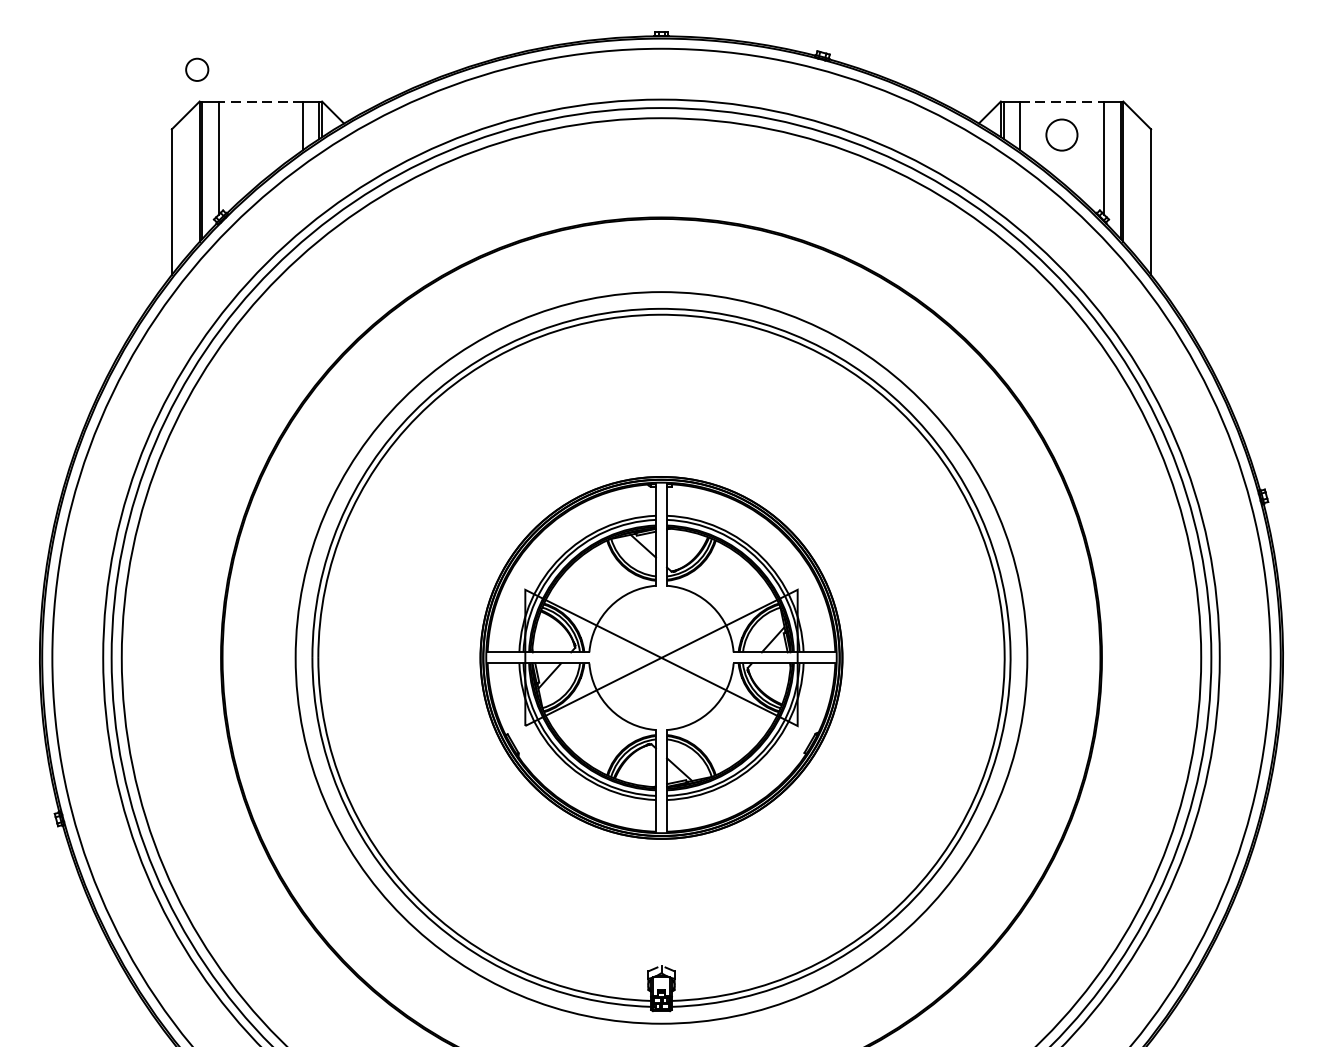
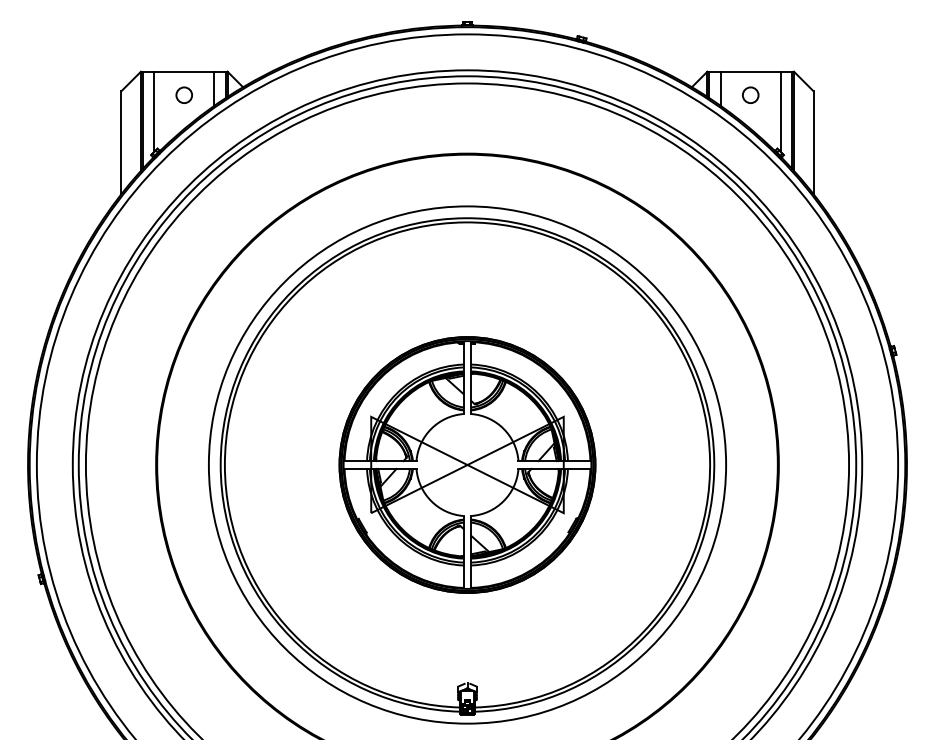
circle: (196, 68) -> (183, 94), moved
line: (261, 101) -> (184, 71), dashed -> solid
line: (1061, 101) -> (750, 71), dashed -> solid
circle: (1061, 133) -> (750, 94), size x0.71

